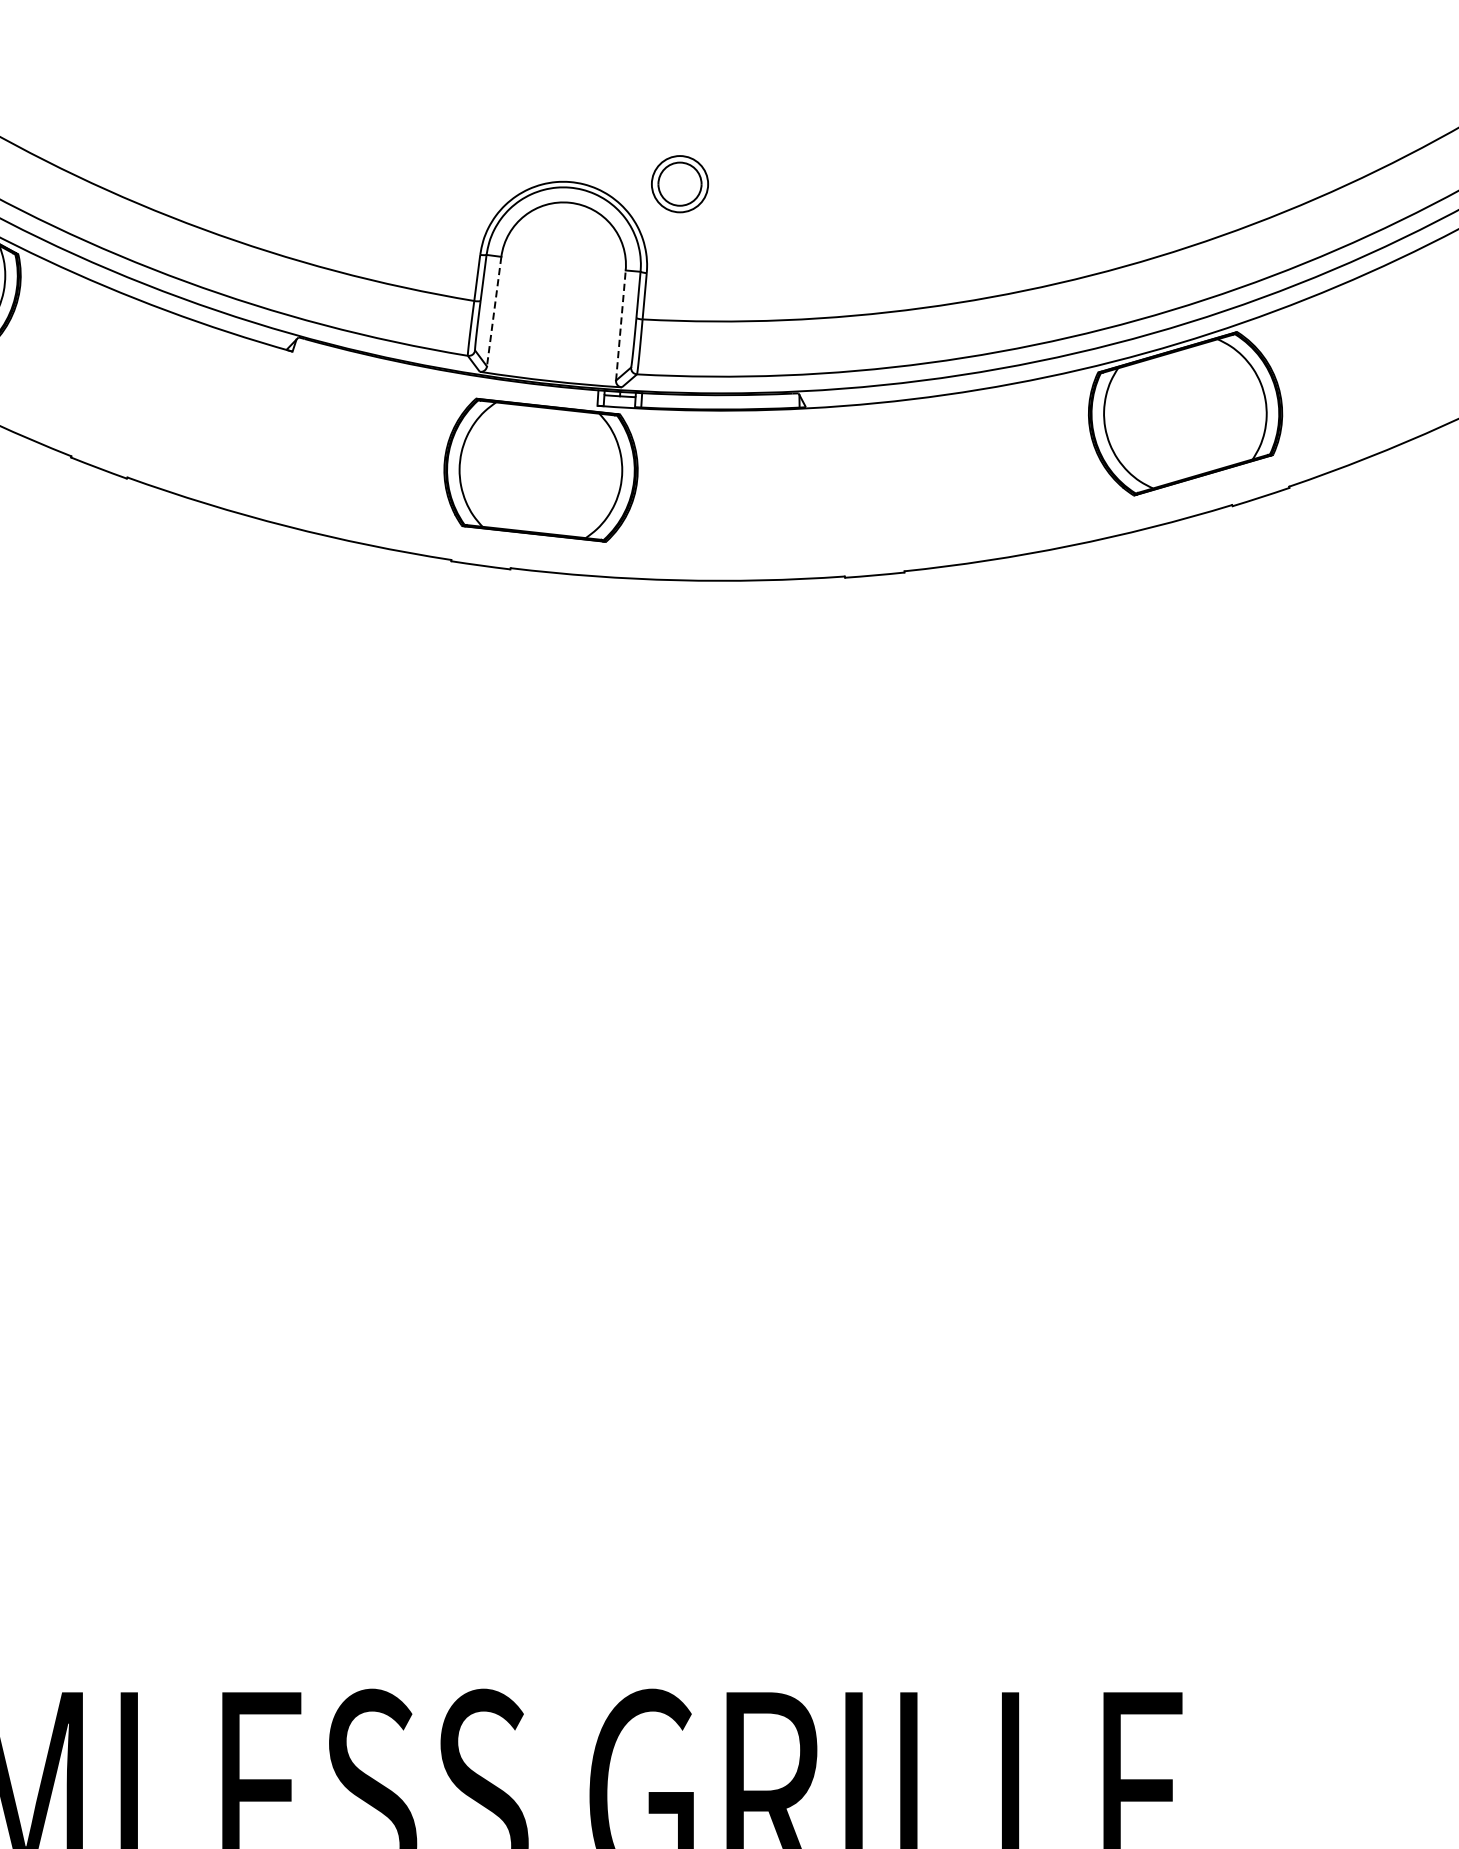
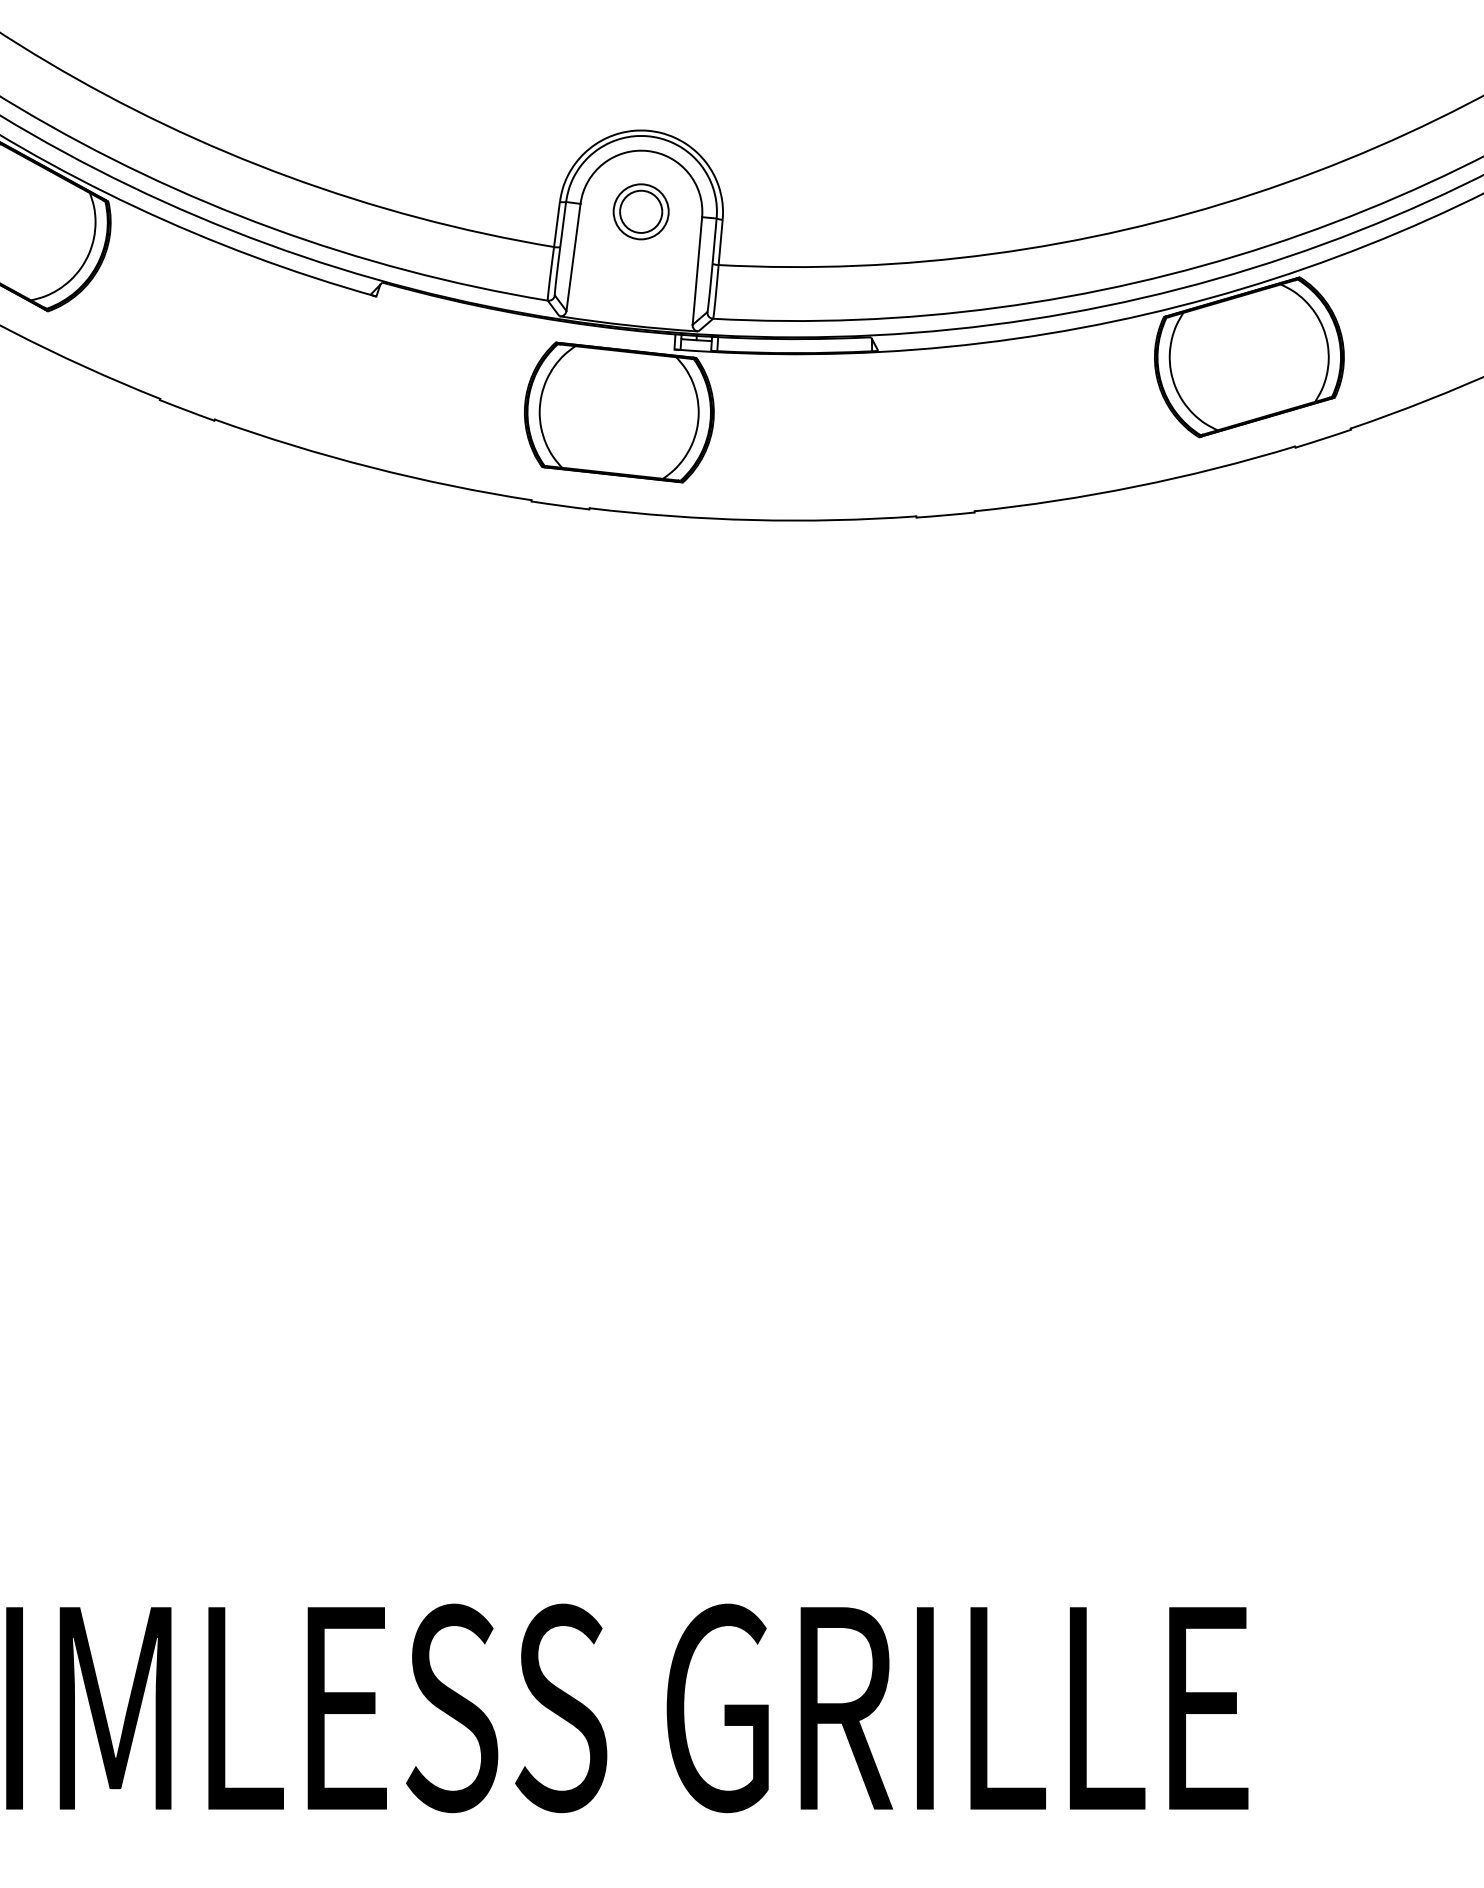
part: (679, 183) -> (640, 211), moved
line: (494, 311) -> (573, 257), dashed -> solid
line: (621, 324) -> (697, 270), dashed -> solid

